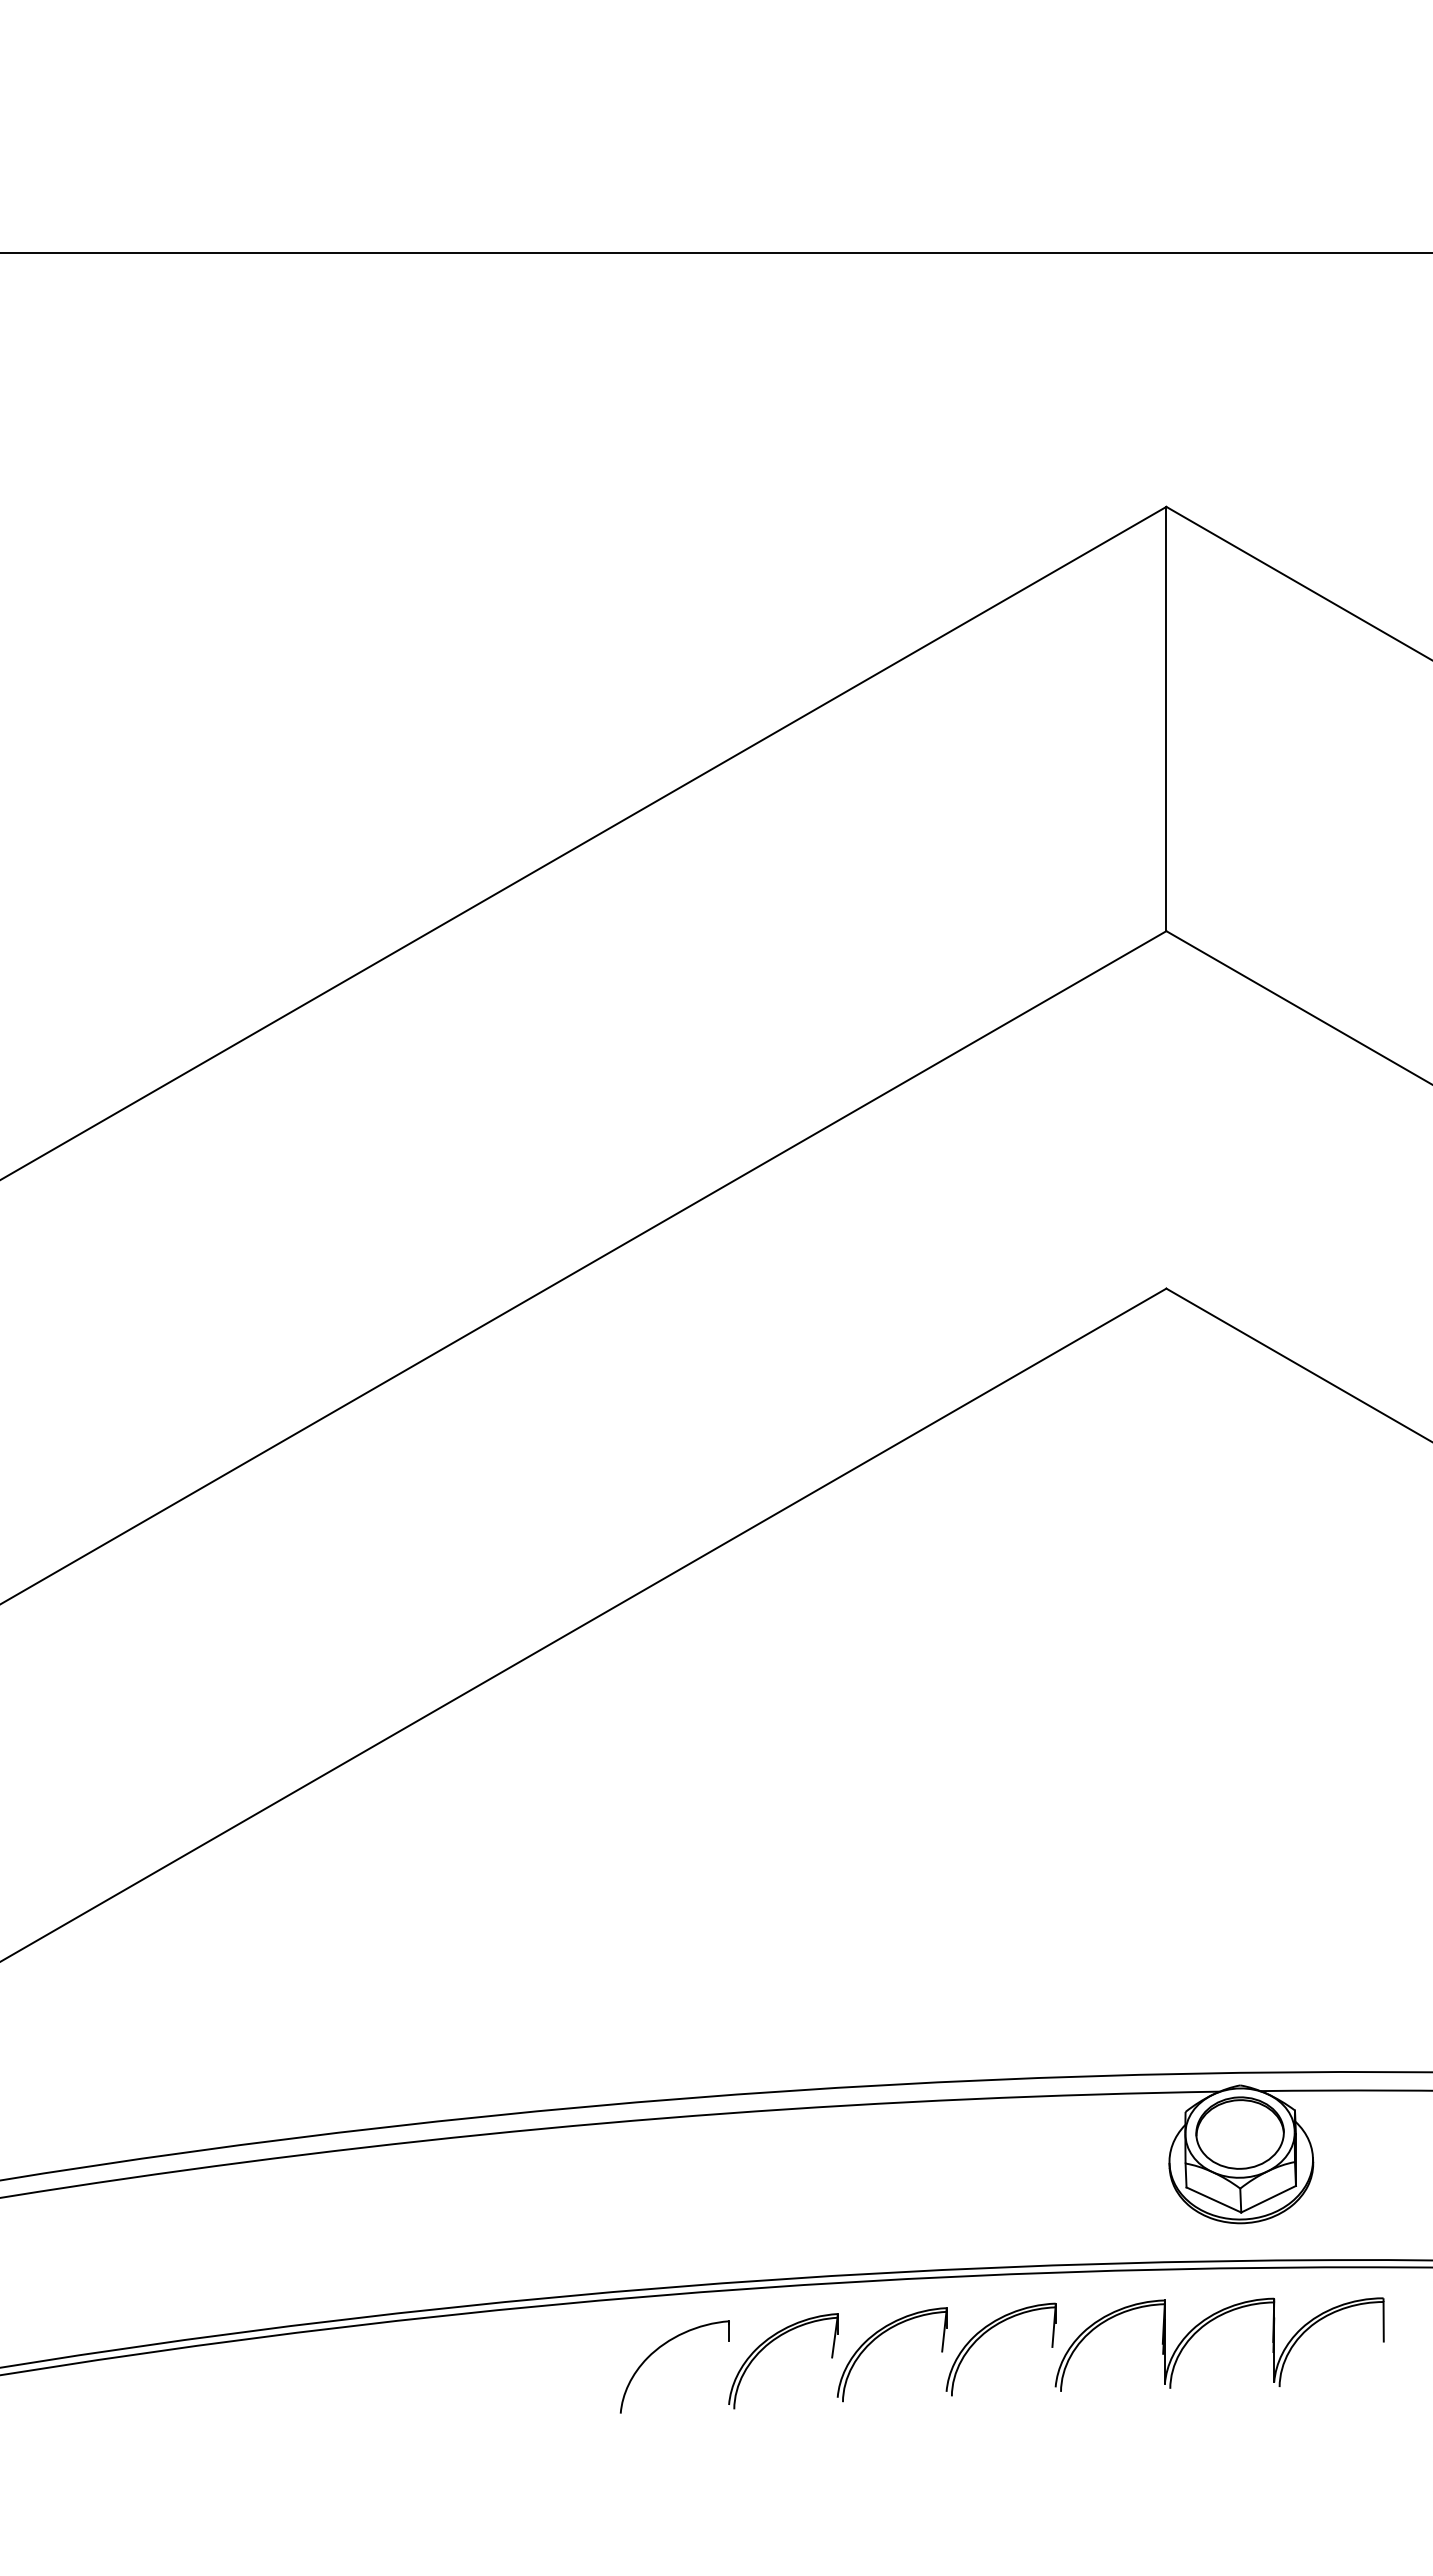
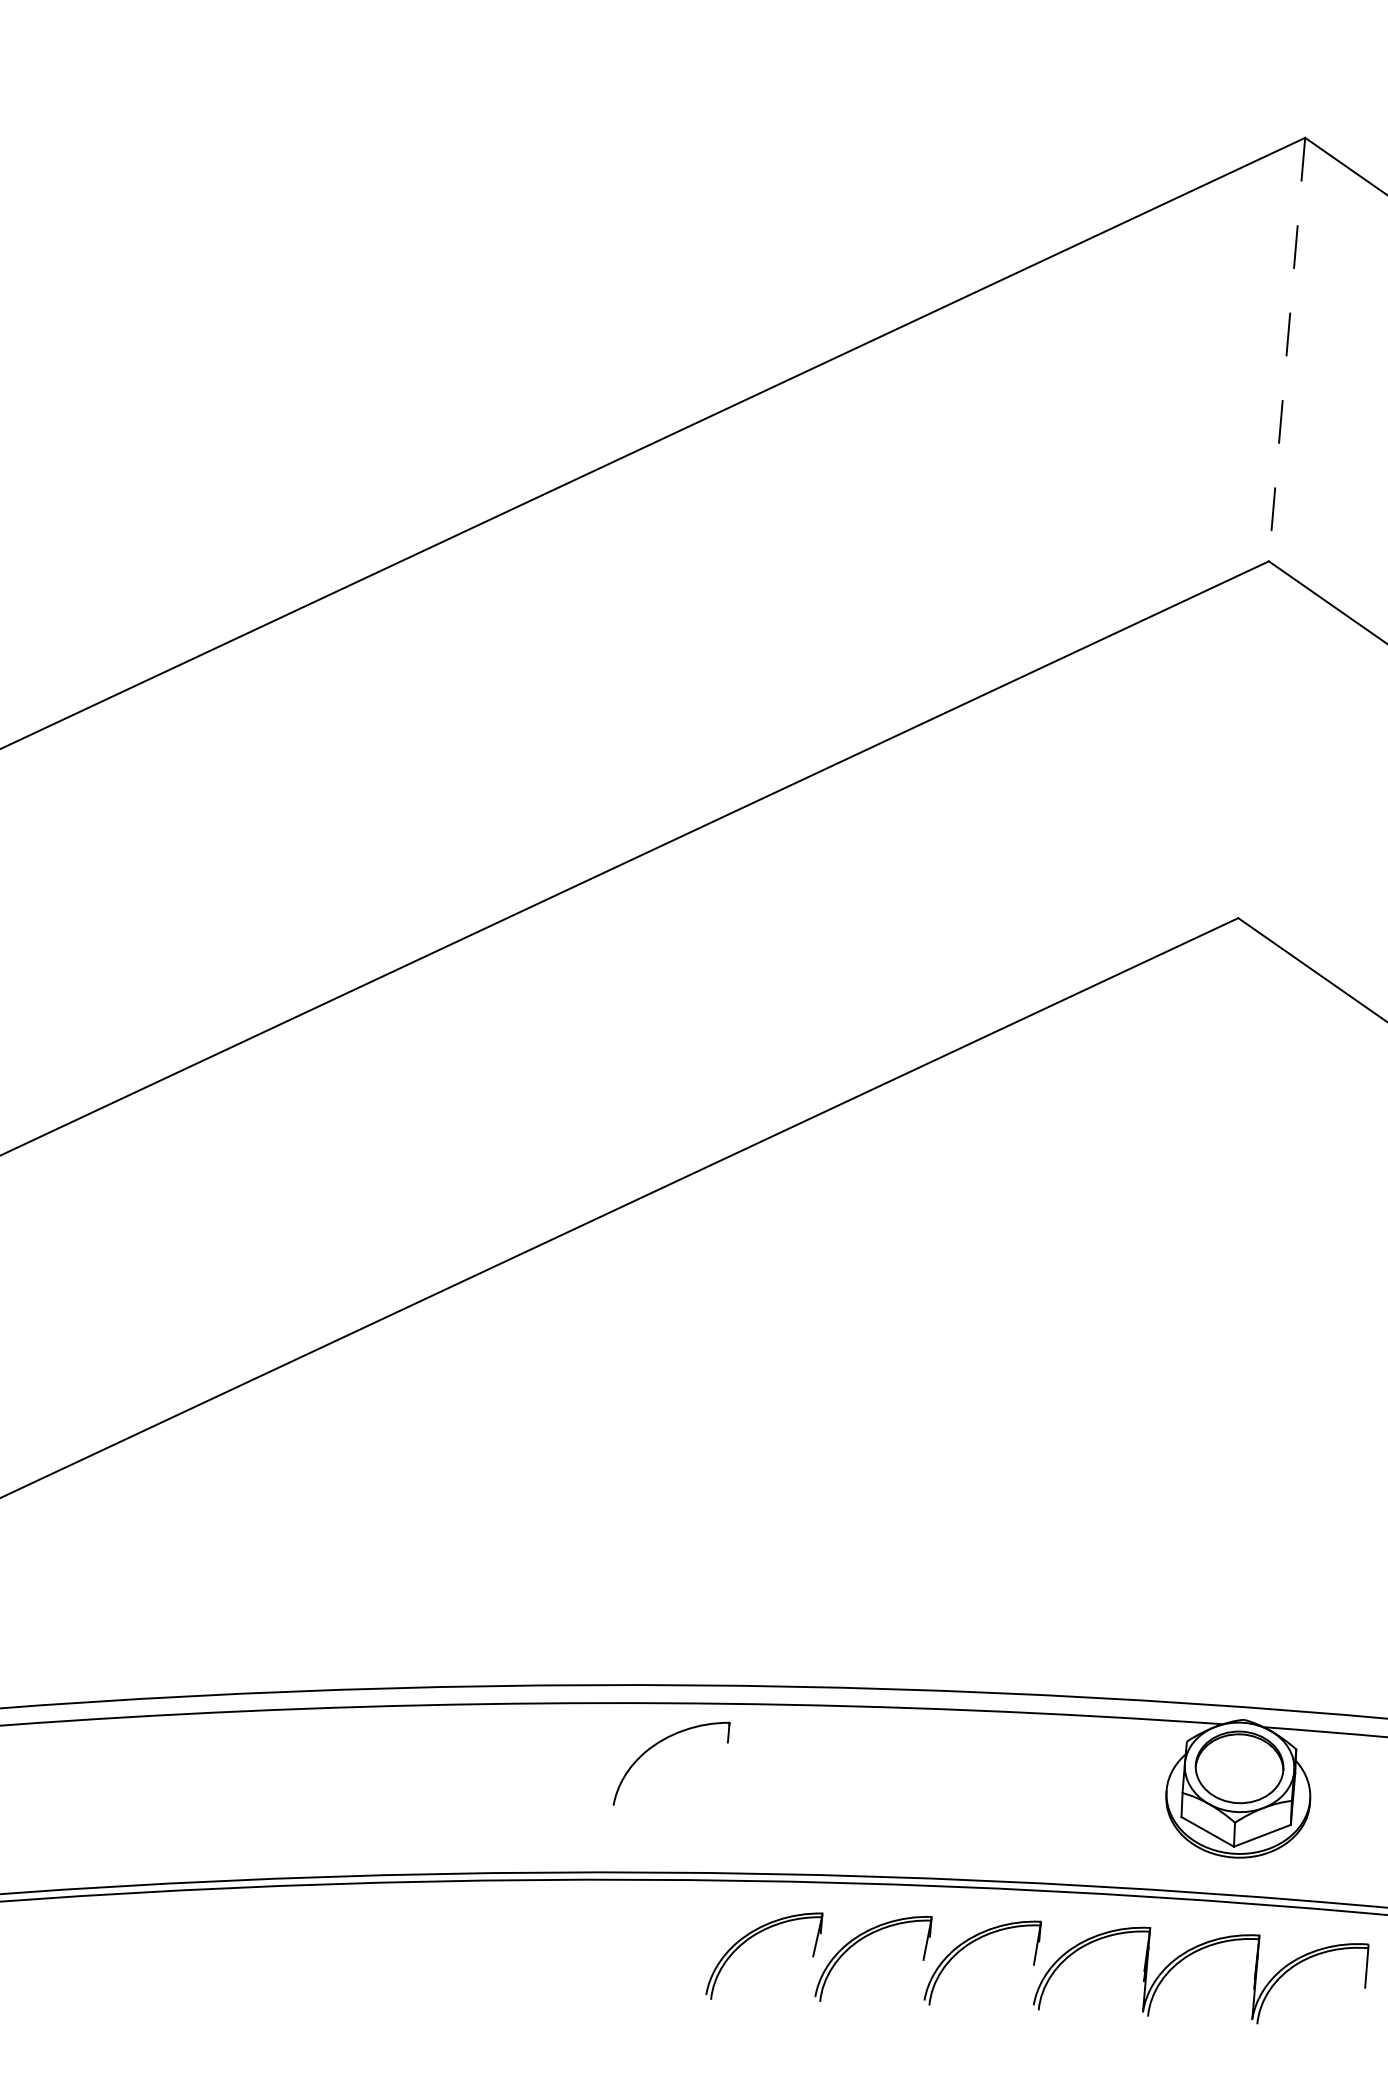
line: (1166, 719) -> (1287, 350), solid -> dashed
part: (661, 2347) -> (659, 1743), moved

